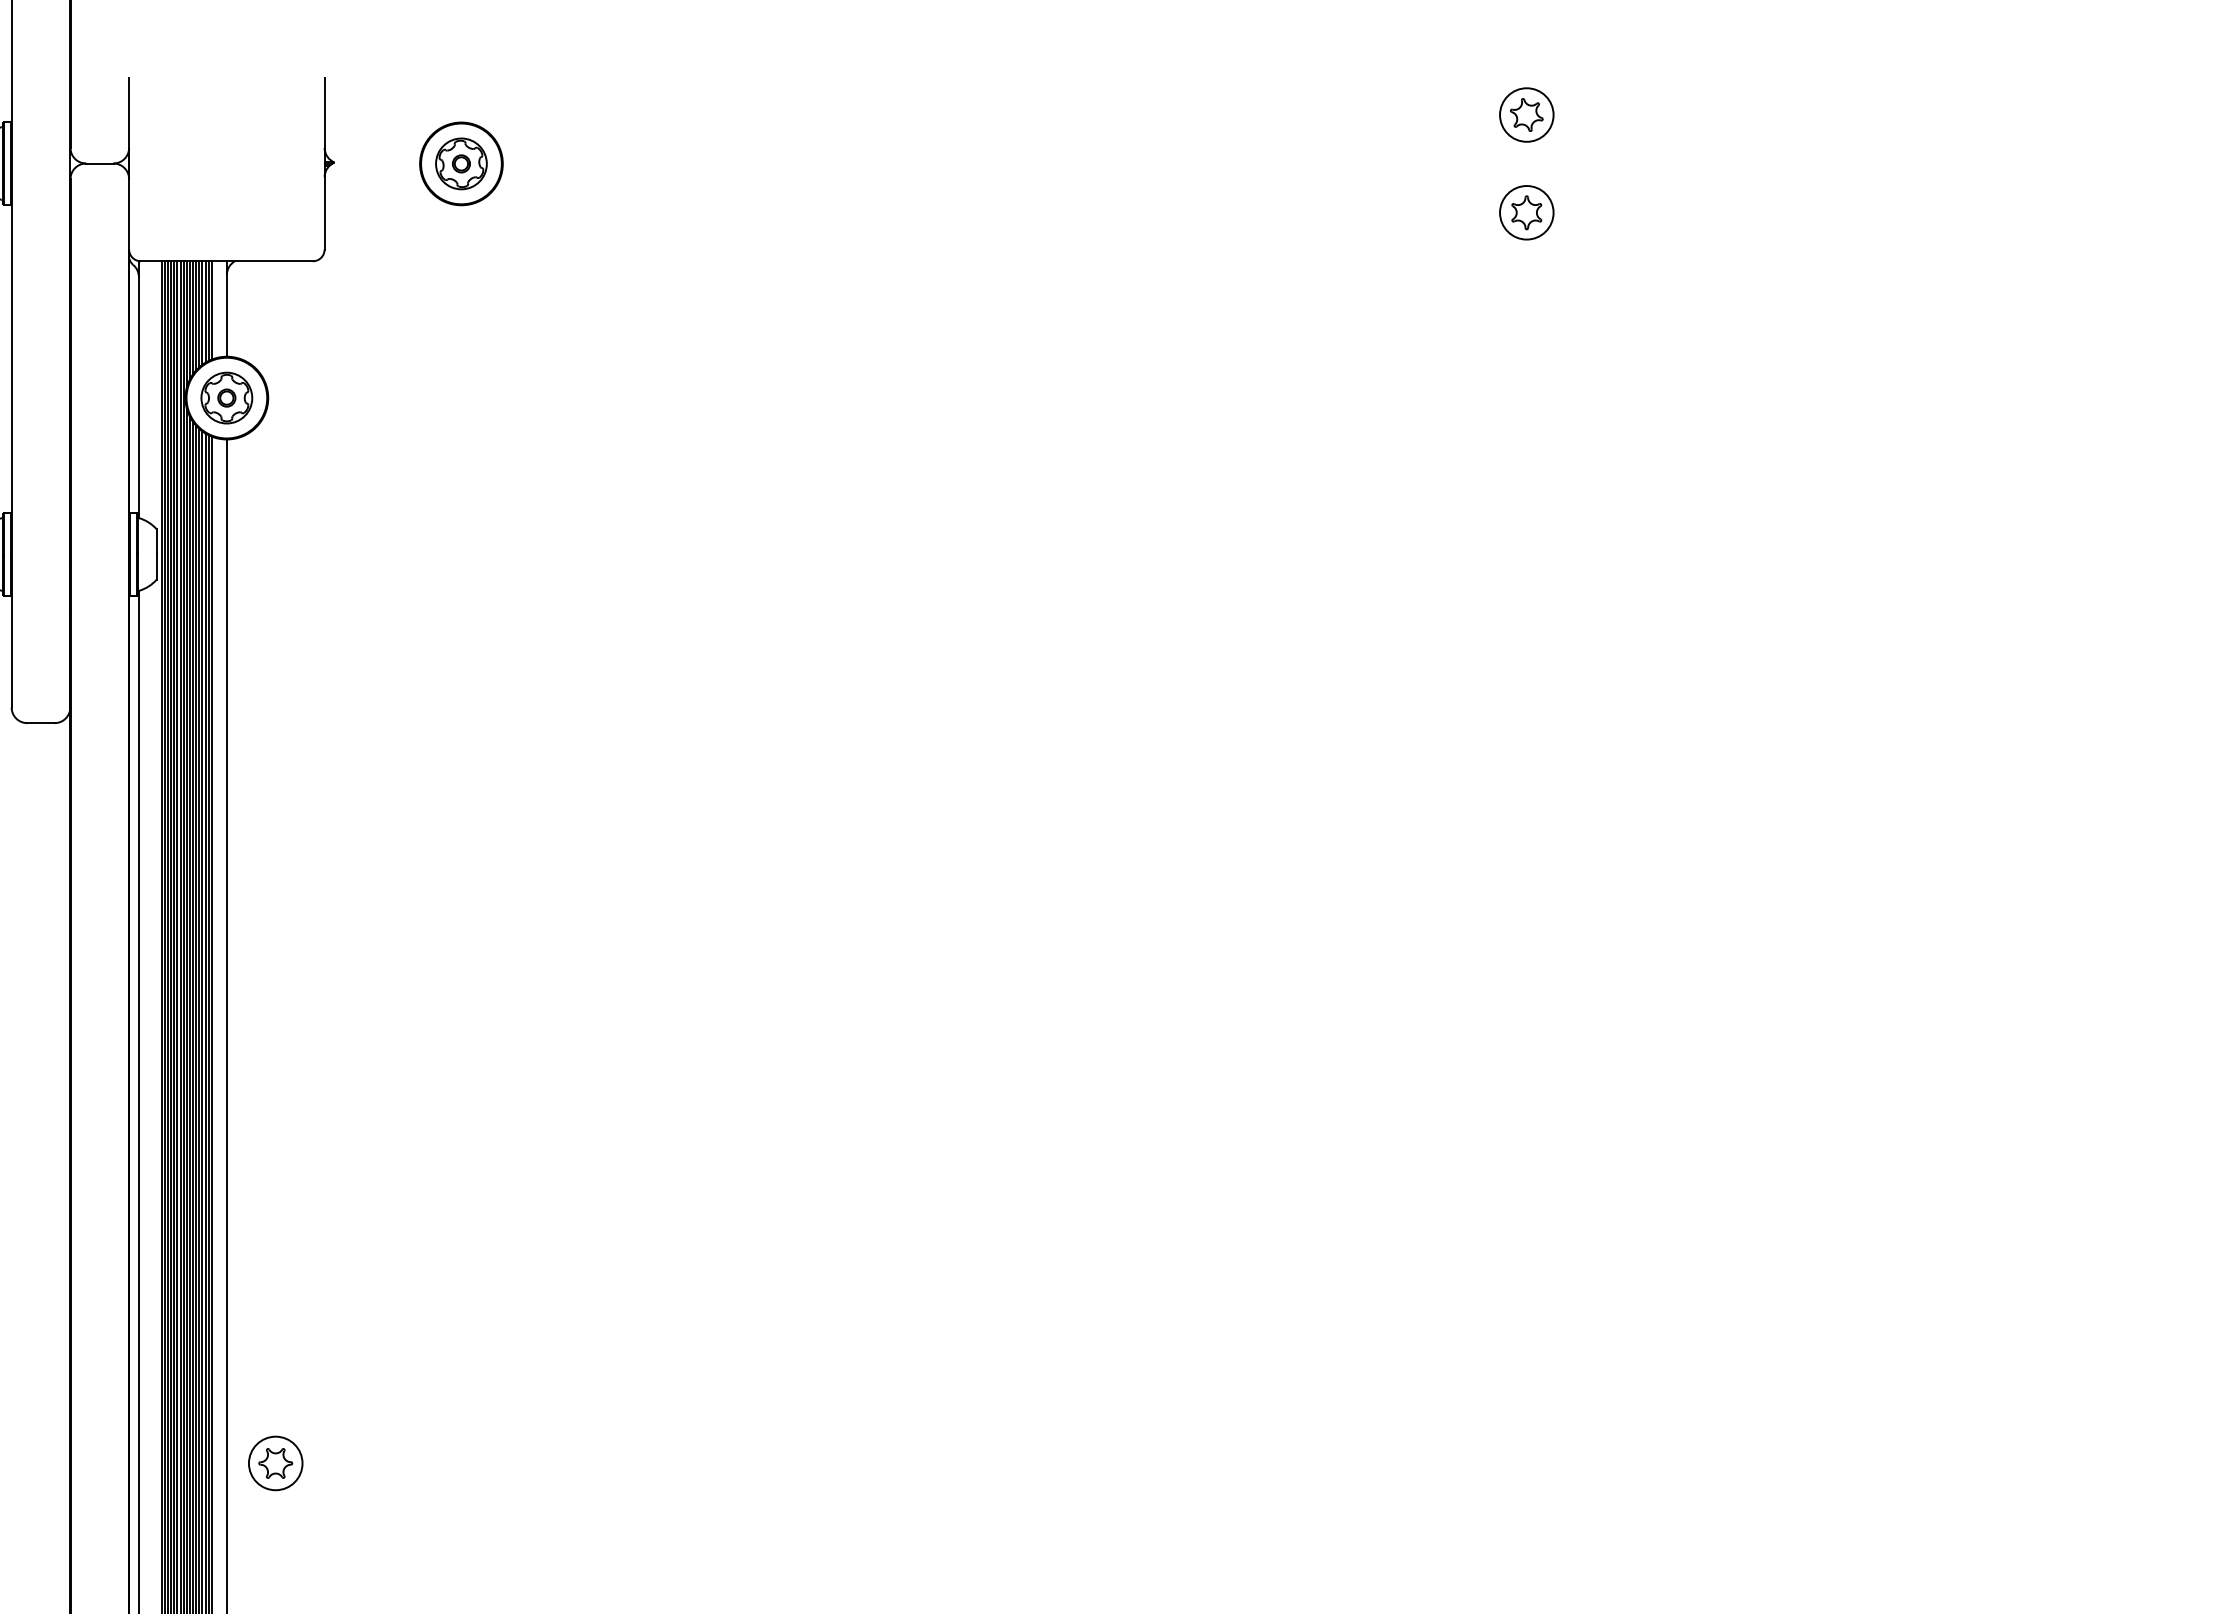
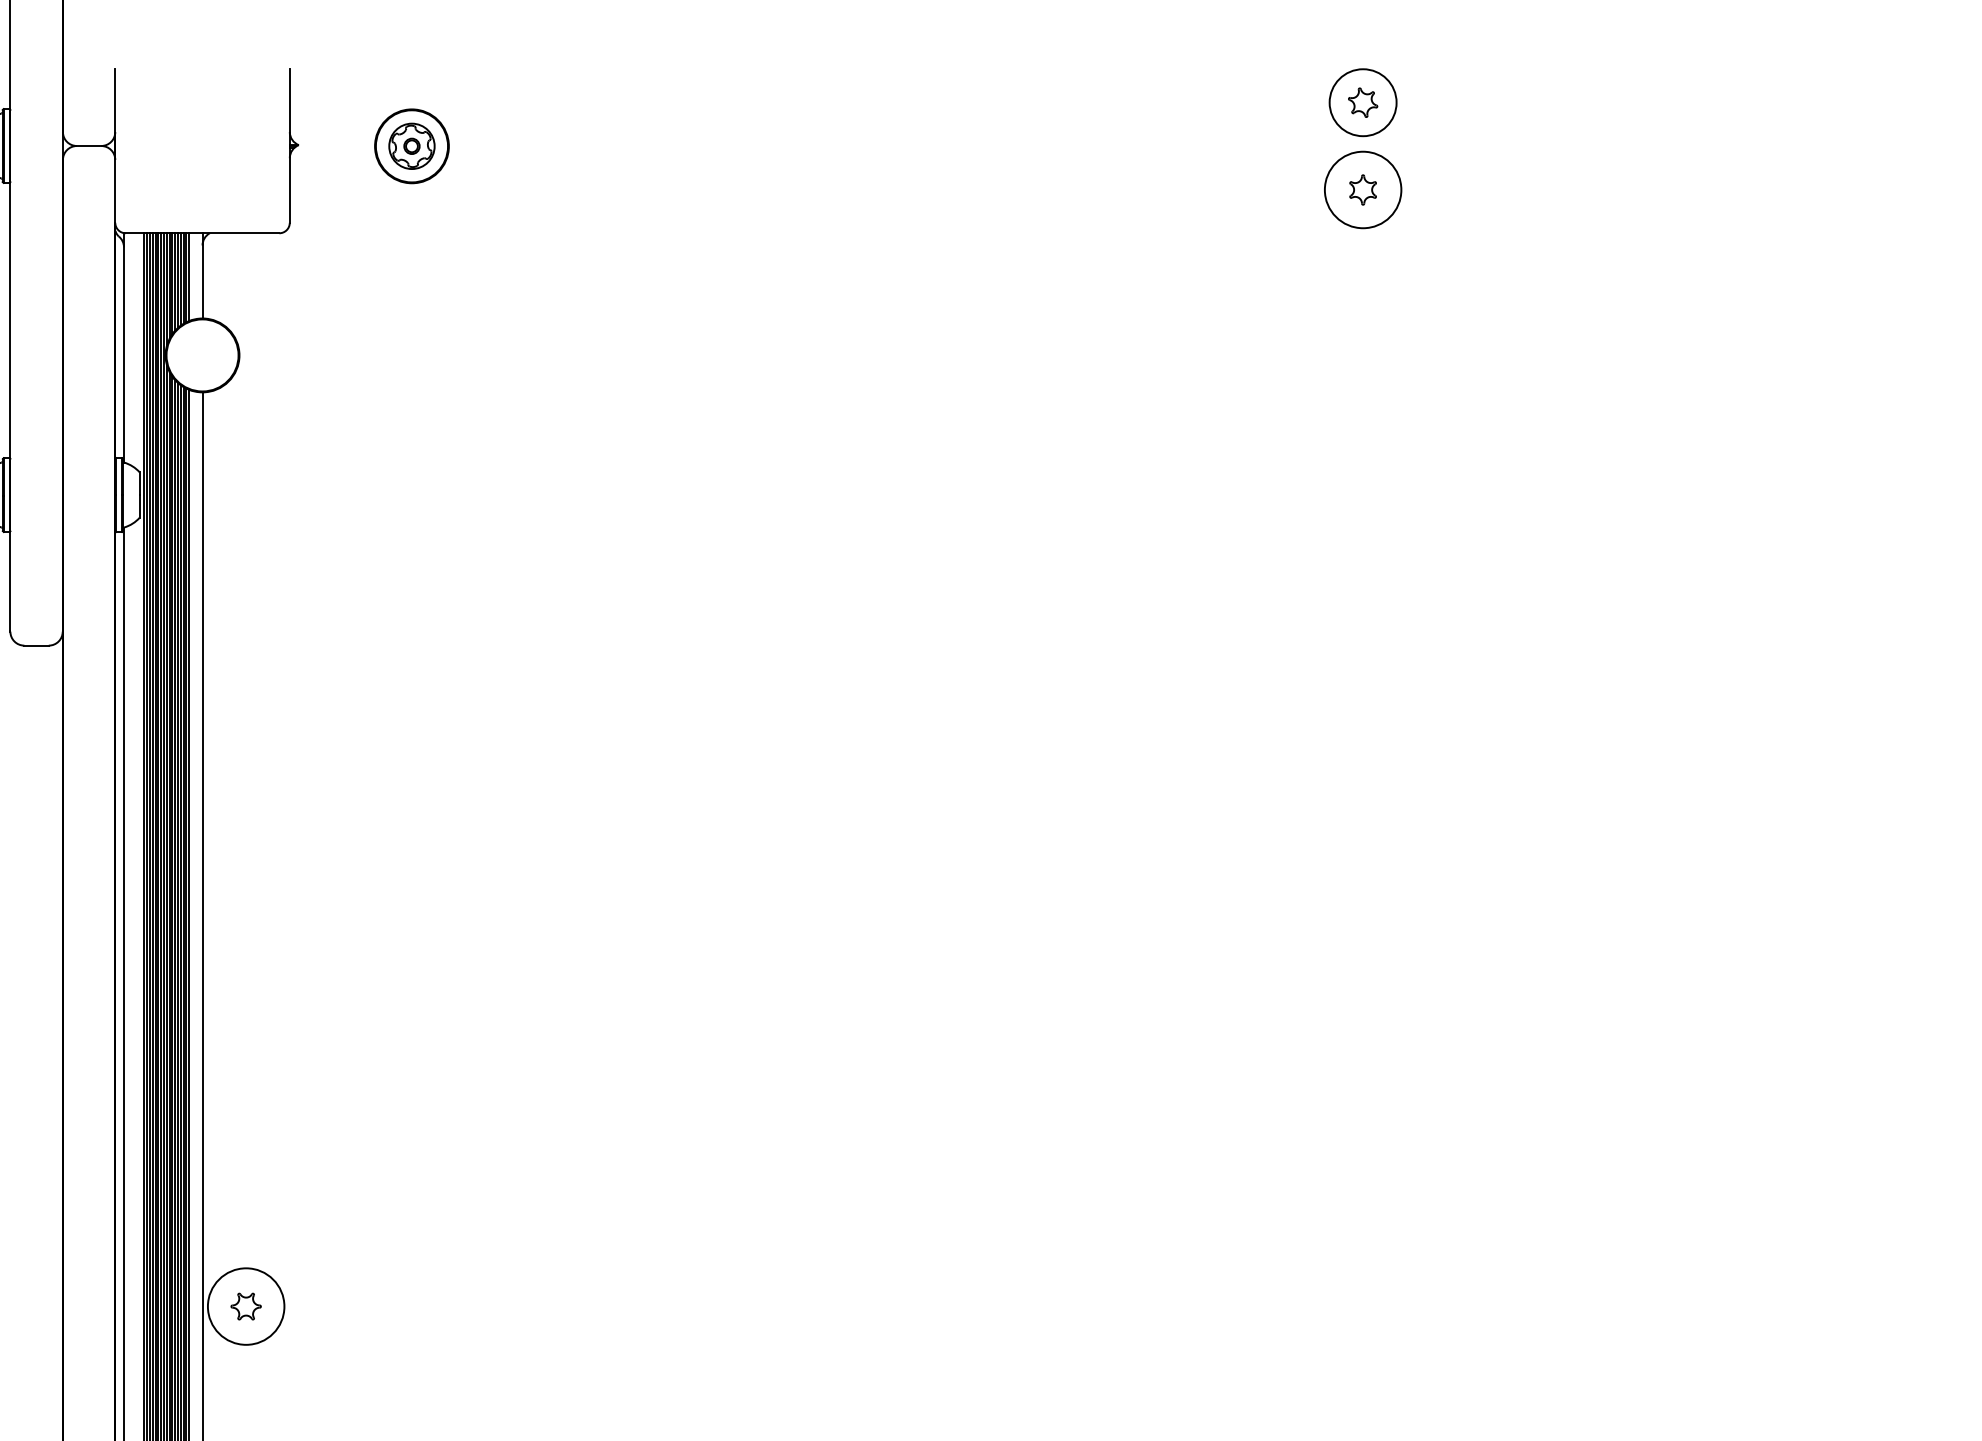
circle: (1526, 114) -> (1362, 102), size x1.4
circle: (1526, 212) -> (1362, 189), size x1.6
part: (226, 397) -> (202, 354), removed
circle: (275, 1463) -> (245, 1306), size x1.6

